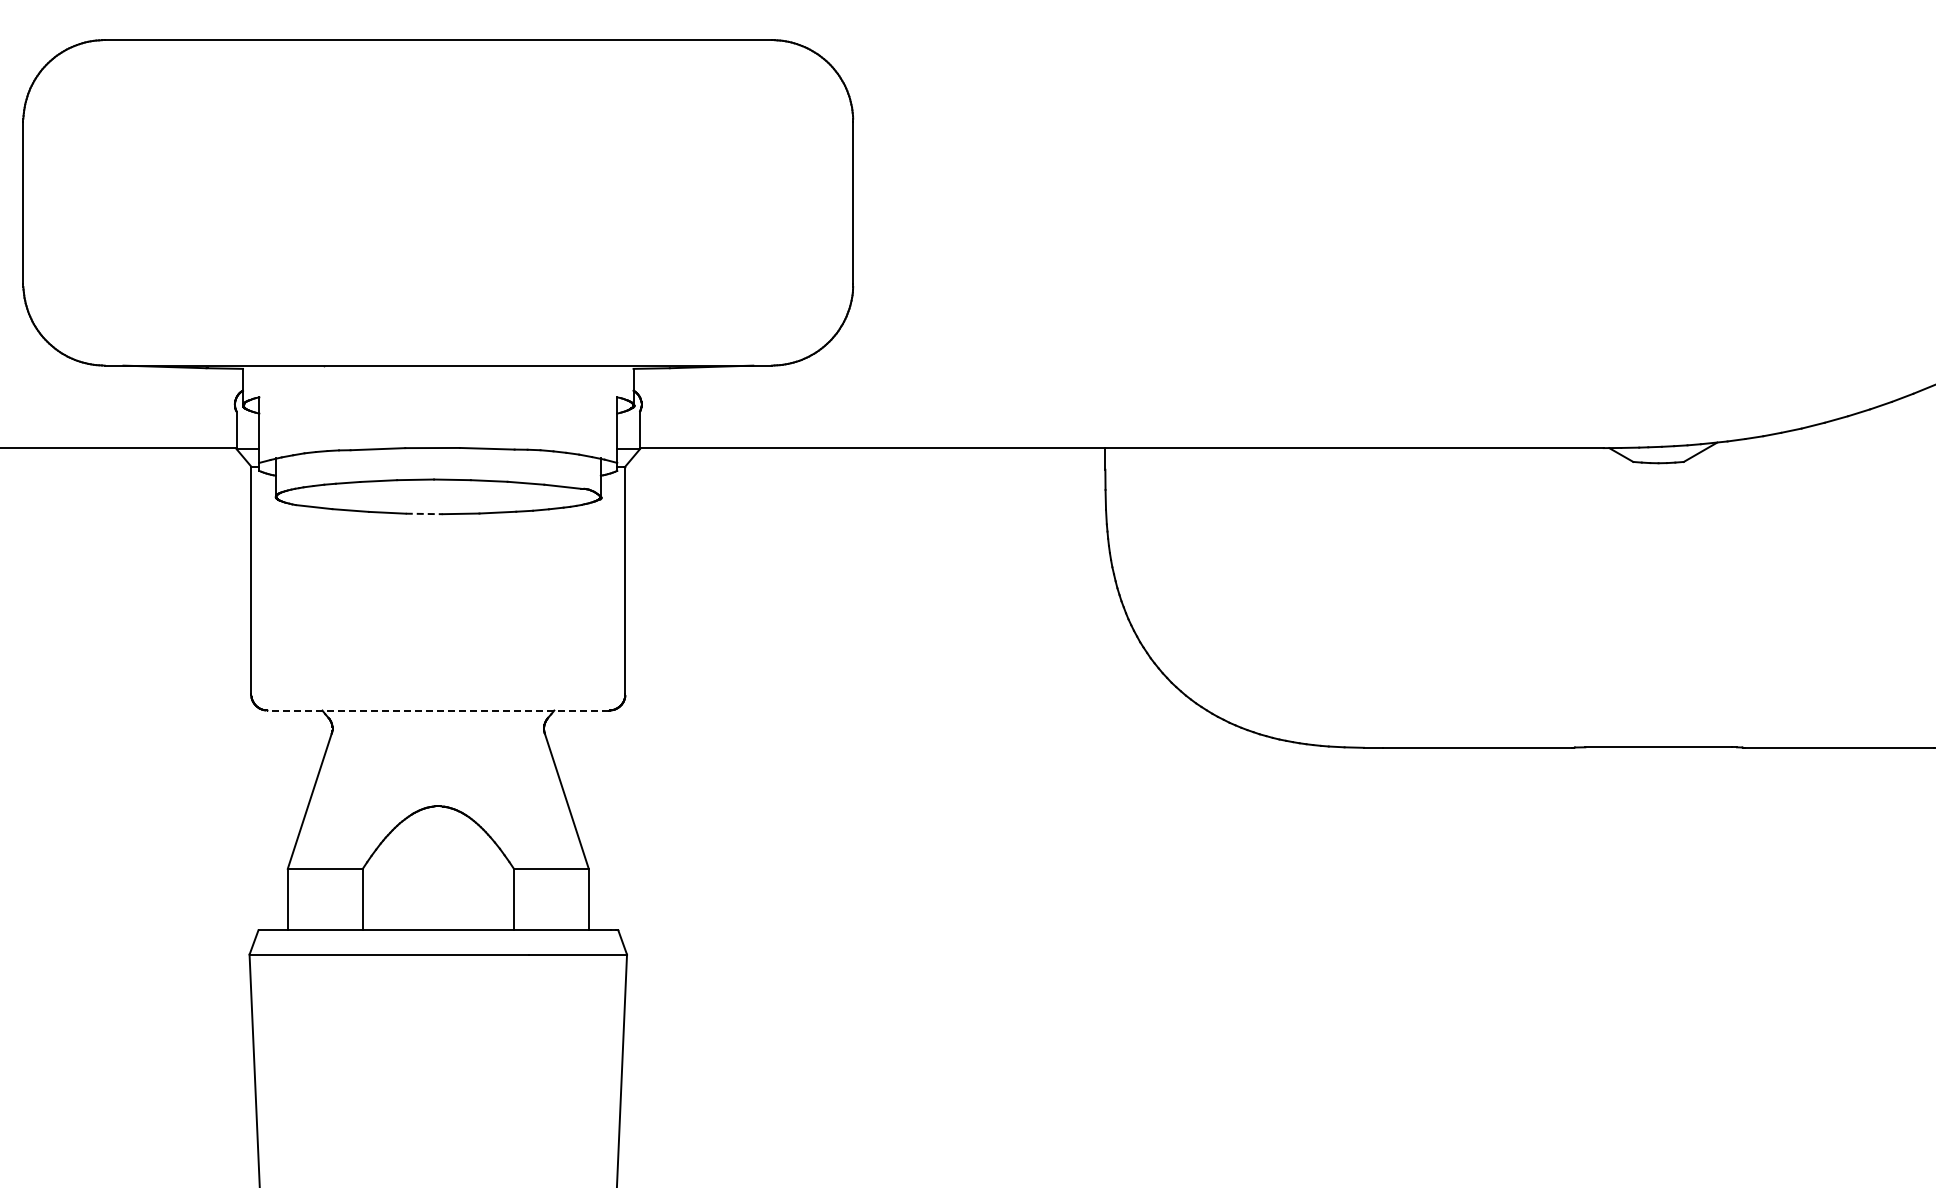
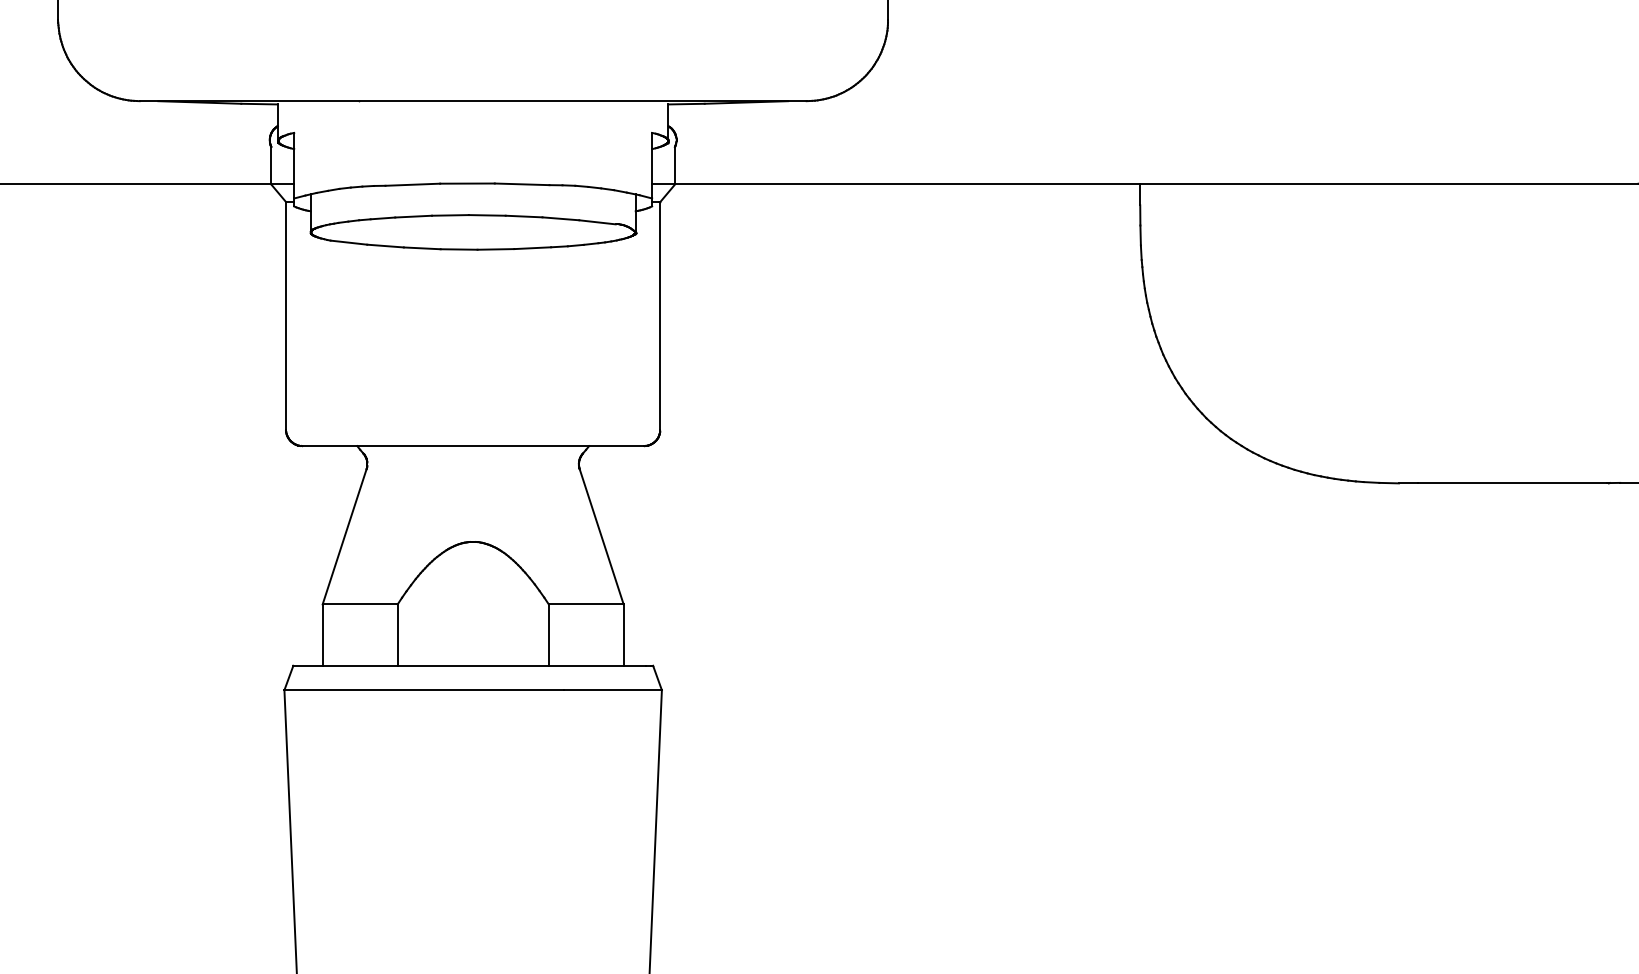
line: (424, 513) -> (459, 249), dashed -> solid
line: (438, 710) -> (473, 446), dashed -> solid

